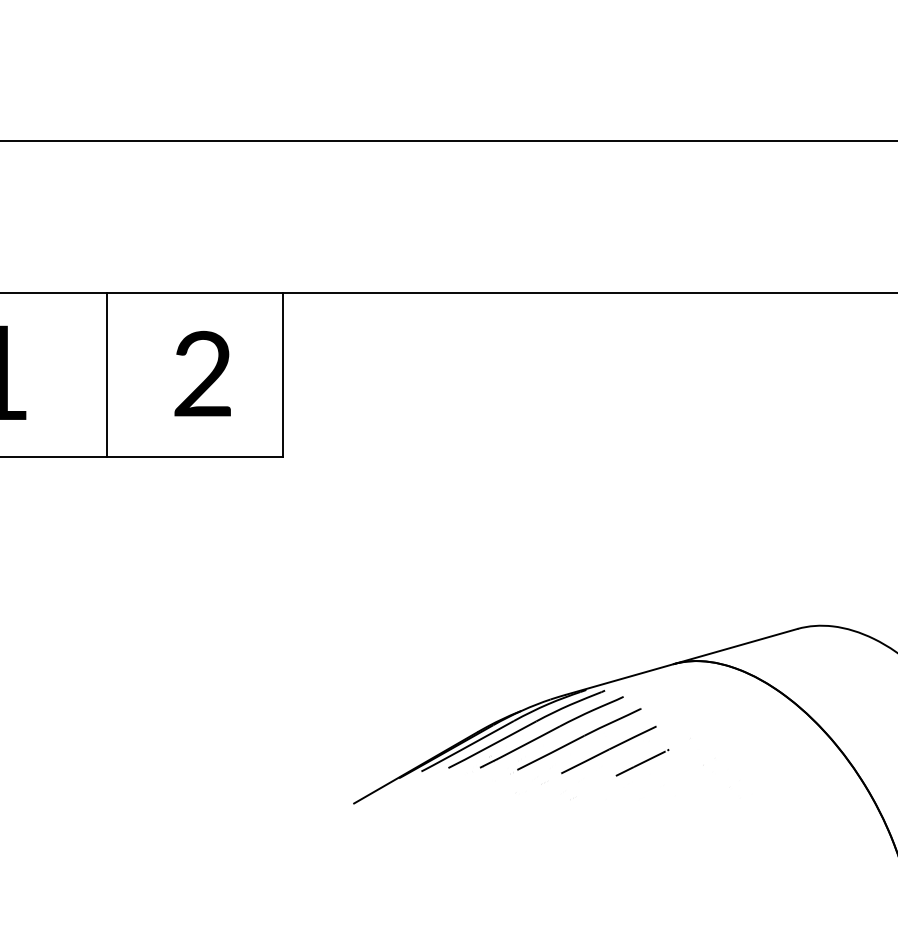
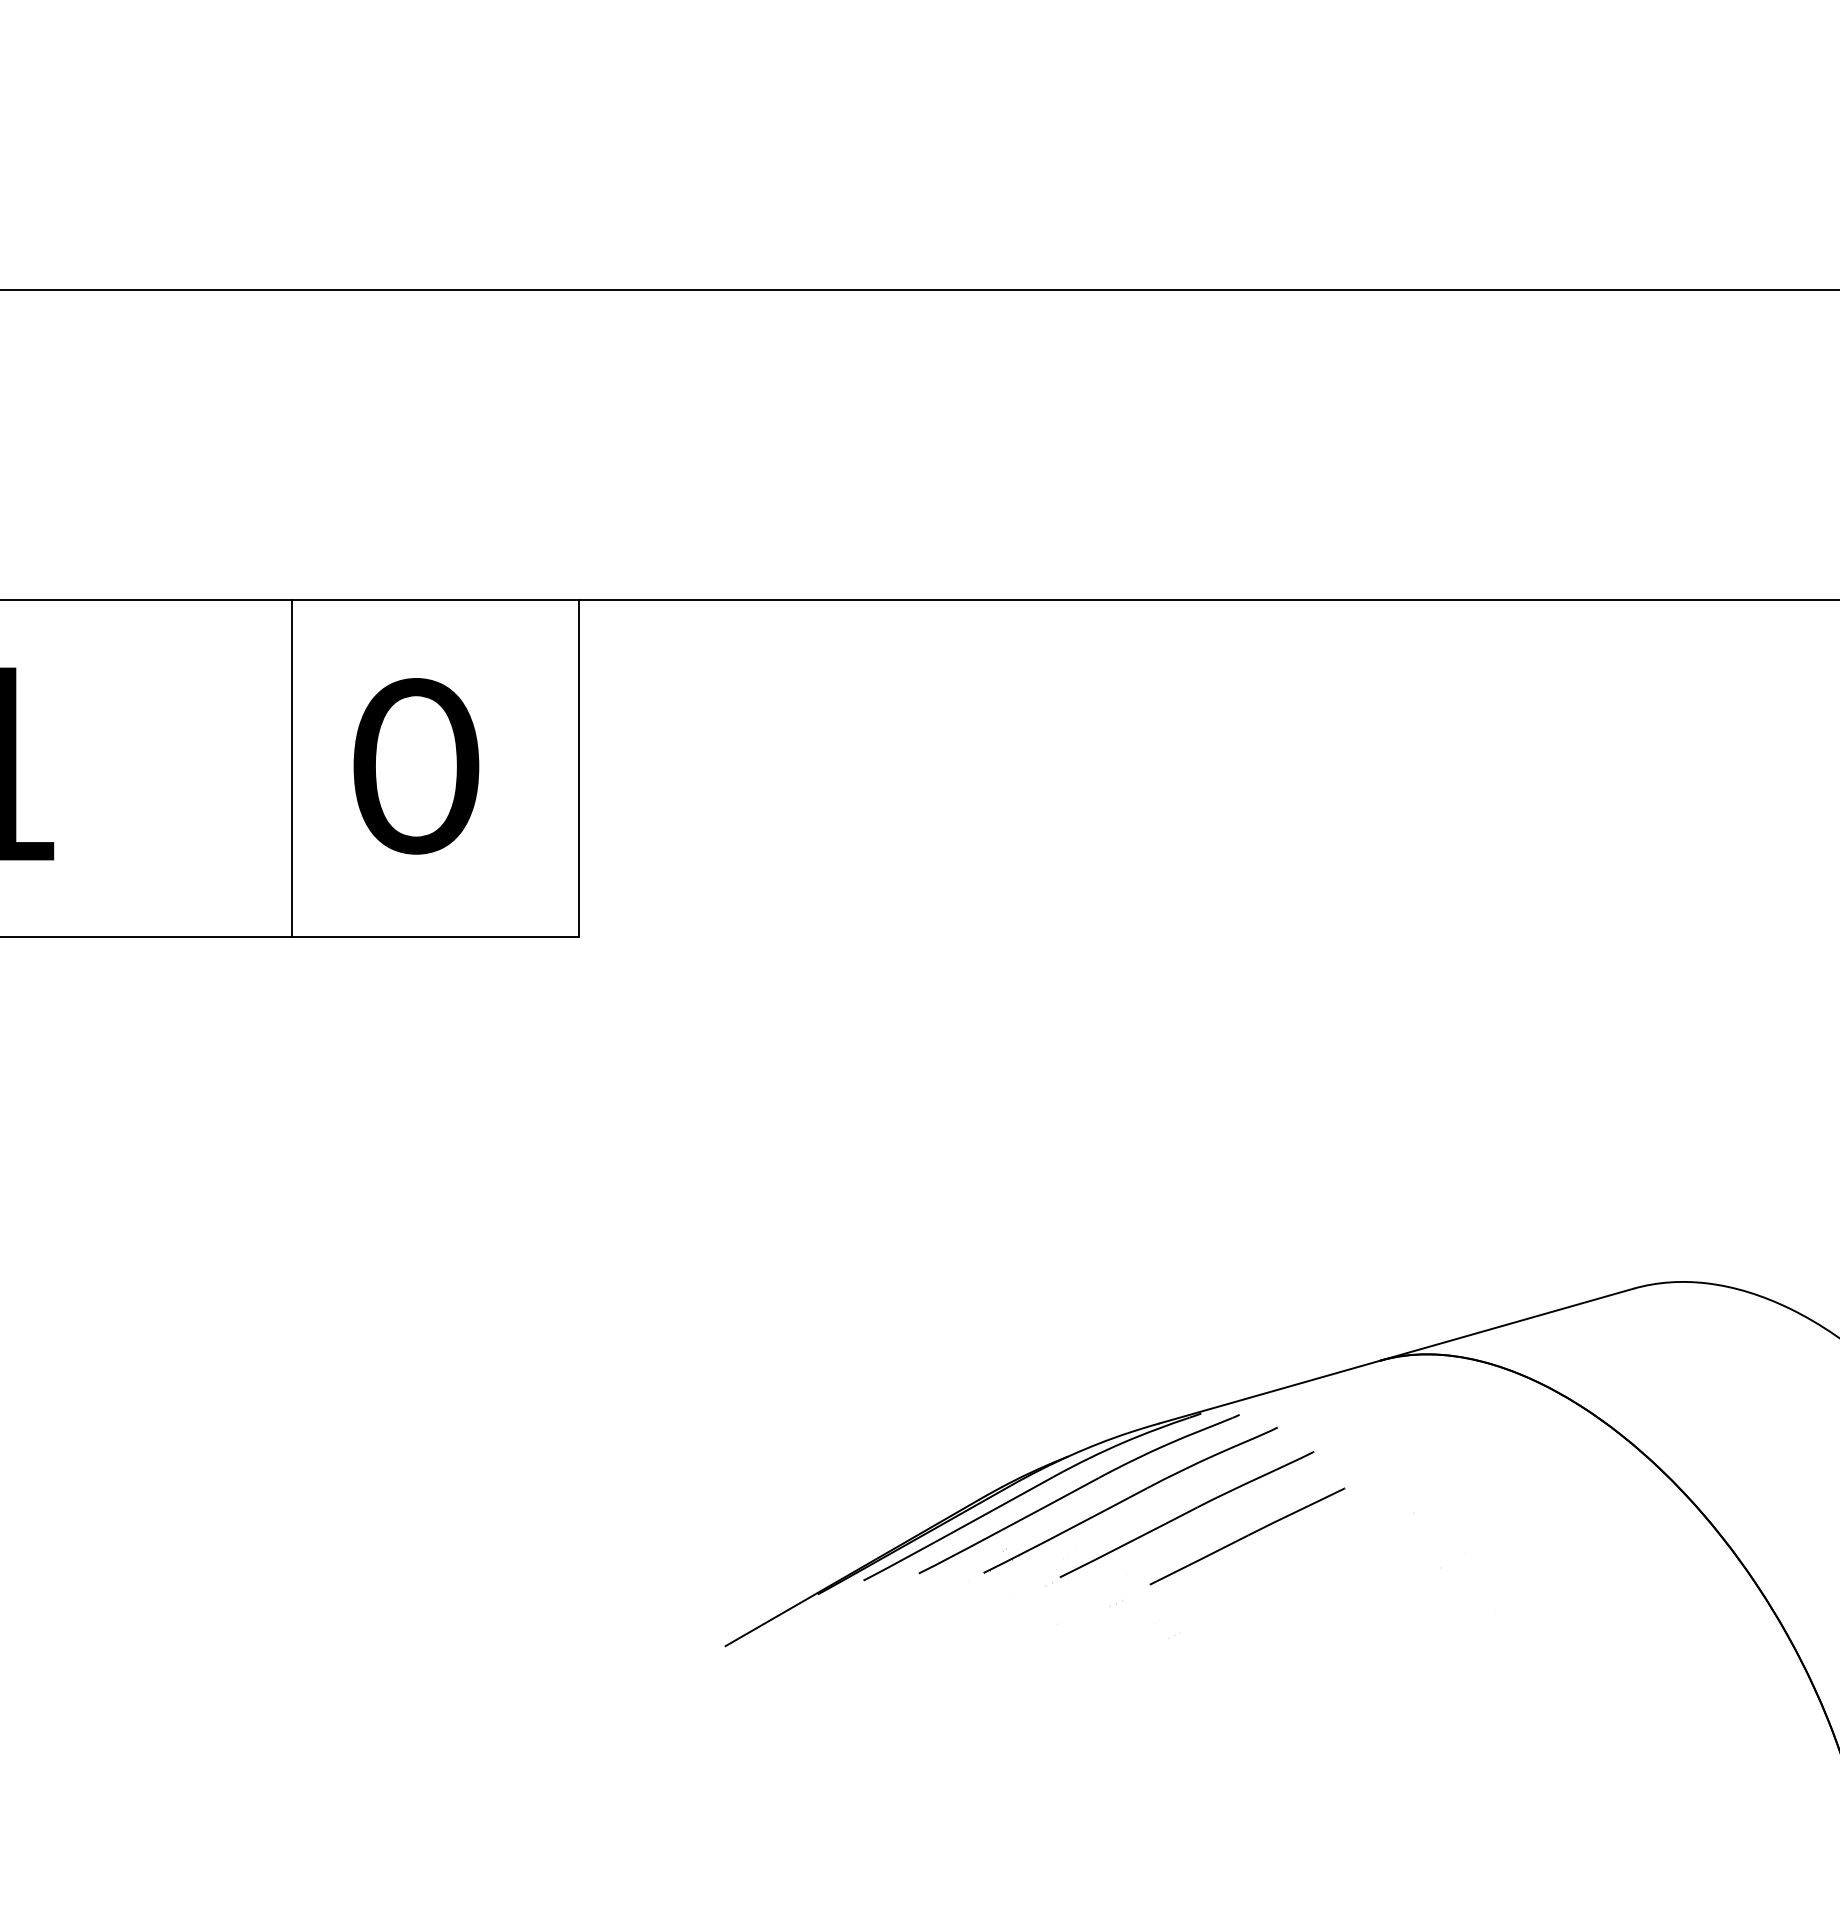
line: (106, 374) -> (292, 767), moved
text: (202, 374) -> (415, 767), 2 -> 0
line: (642, 762) -> (1316, 1562), removed

